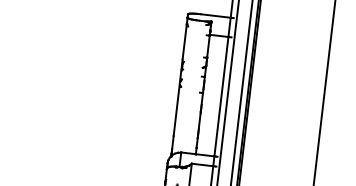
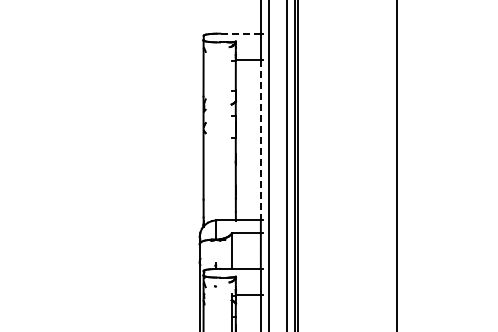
line: (215, 15) -> (240, 33), solid -> dashed
line: (221, 97) -> (260, 140), solid -> dashed

